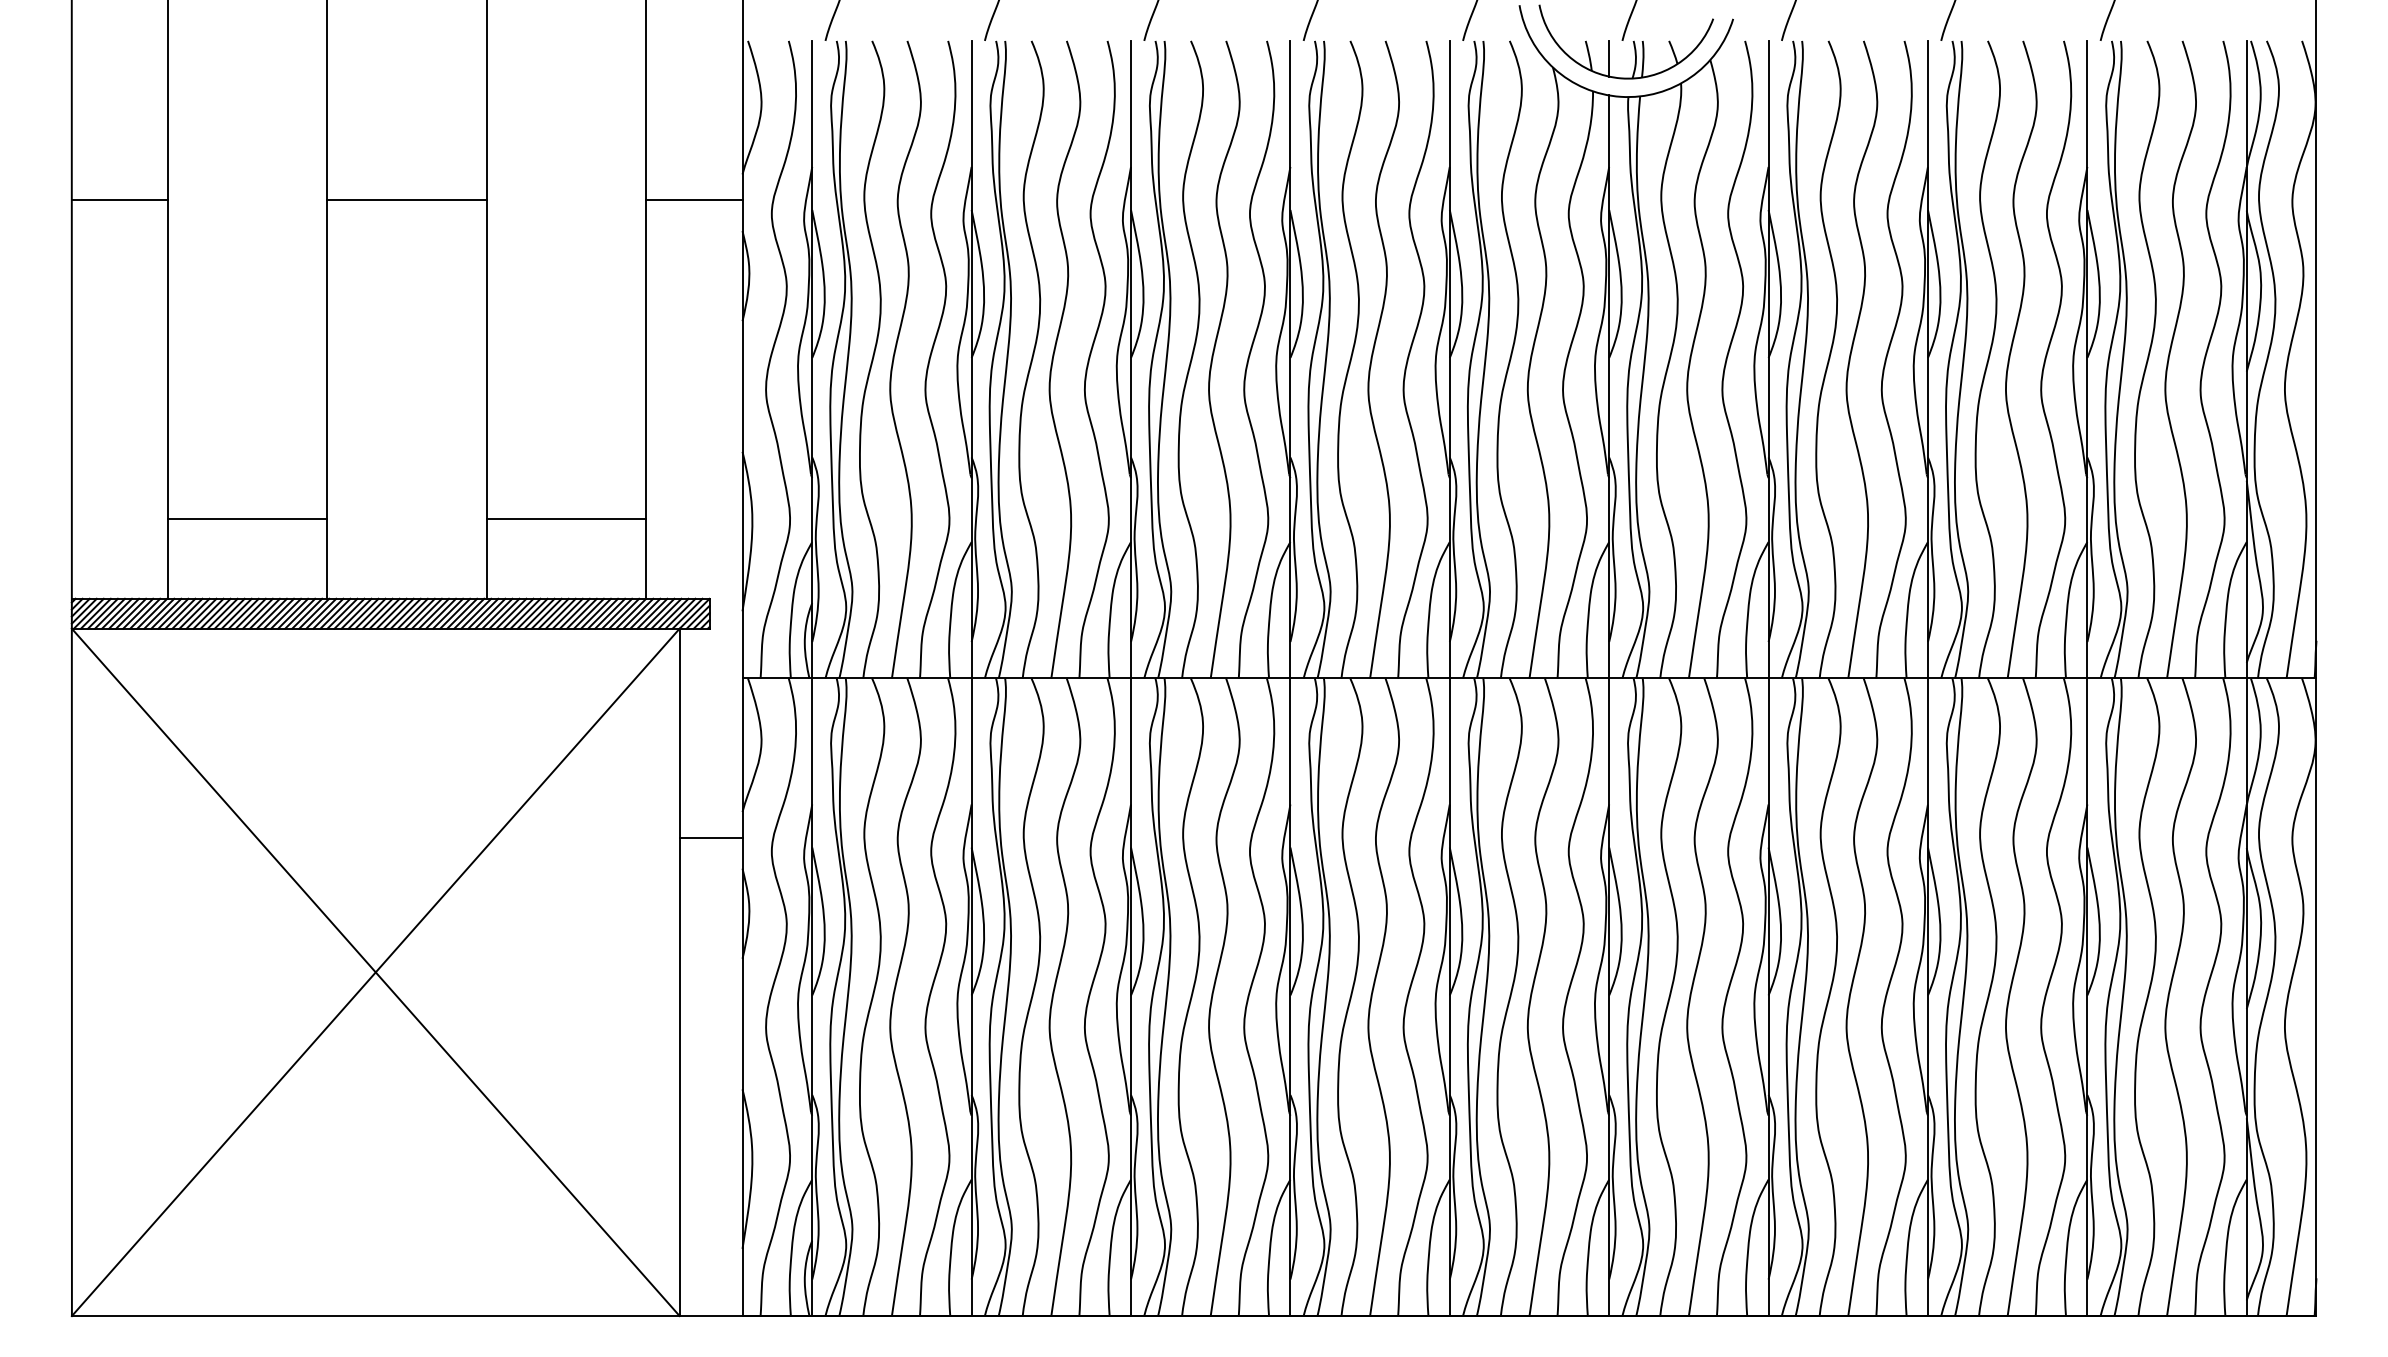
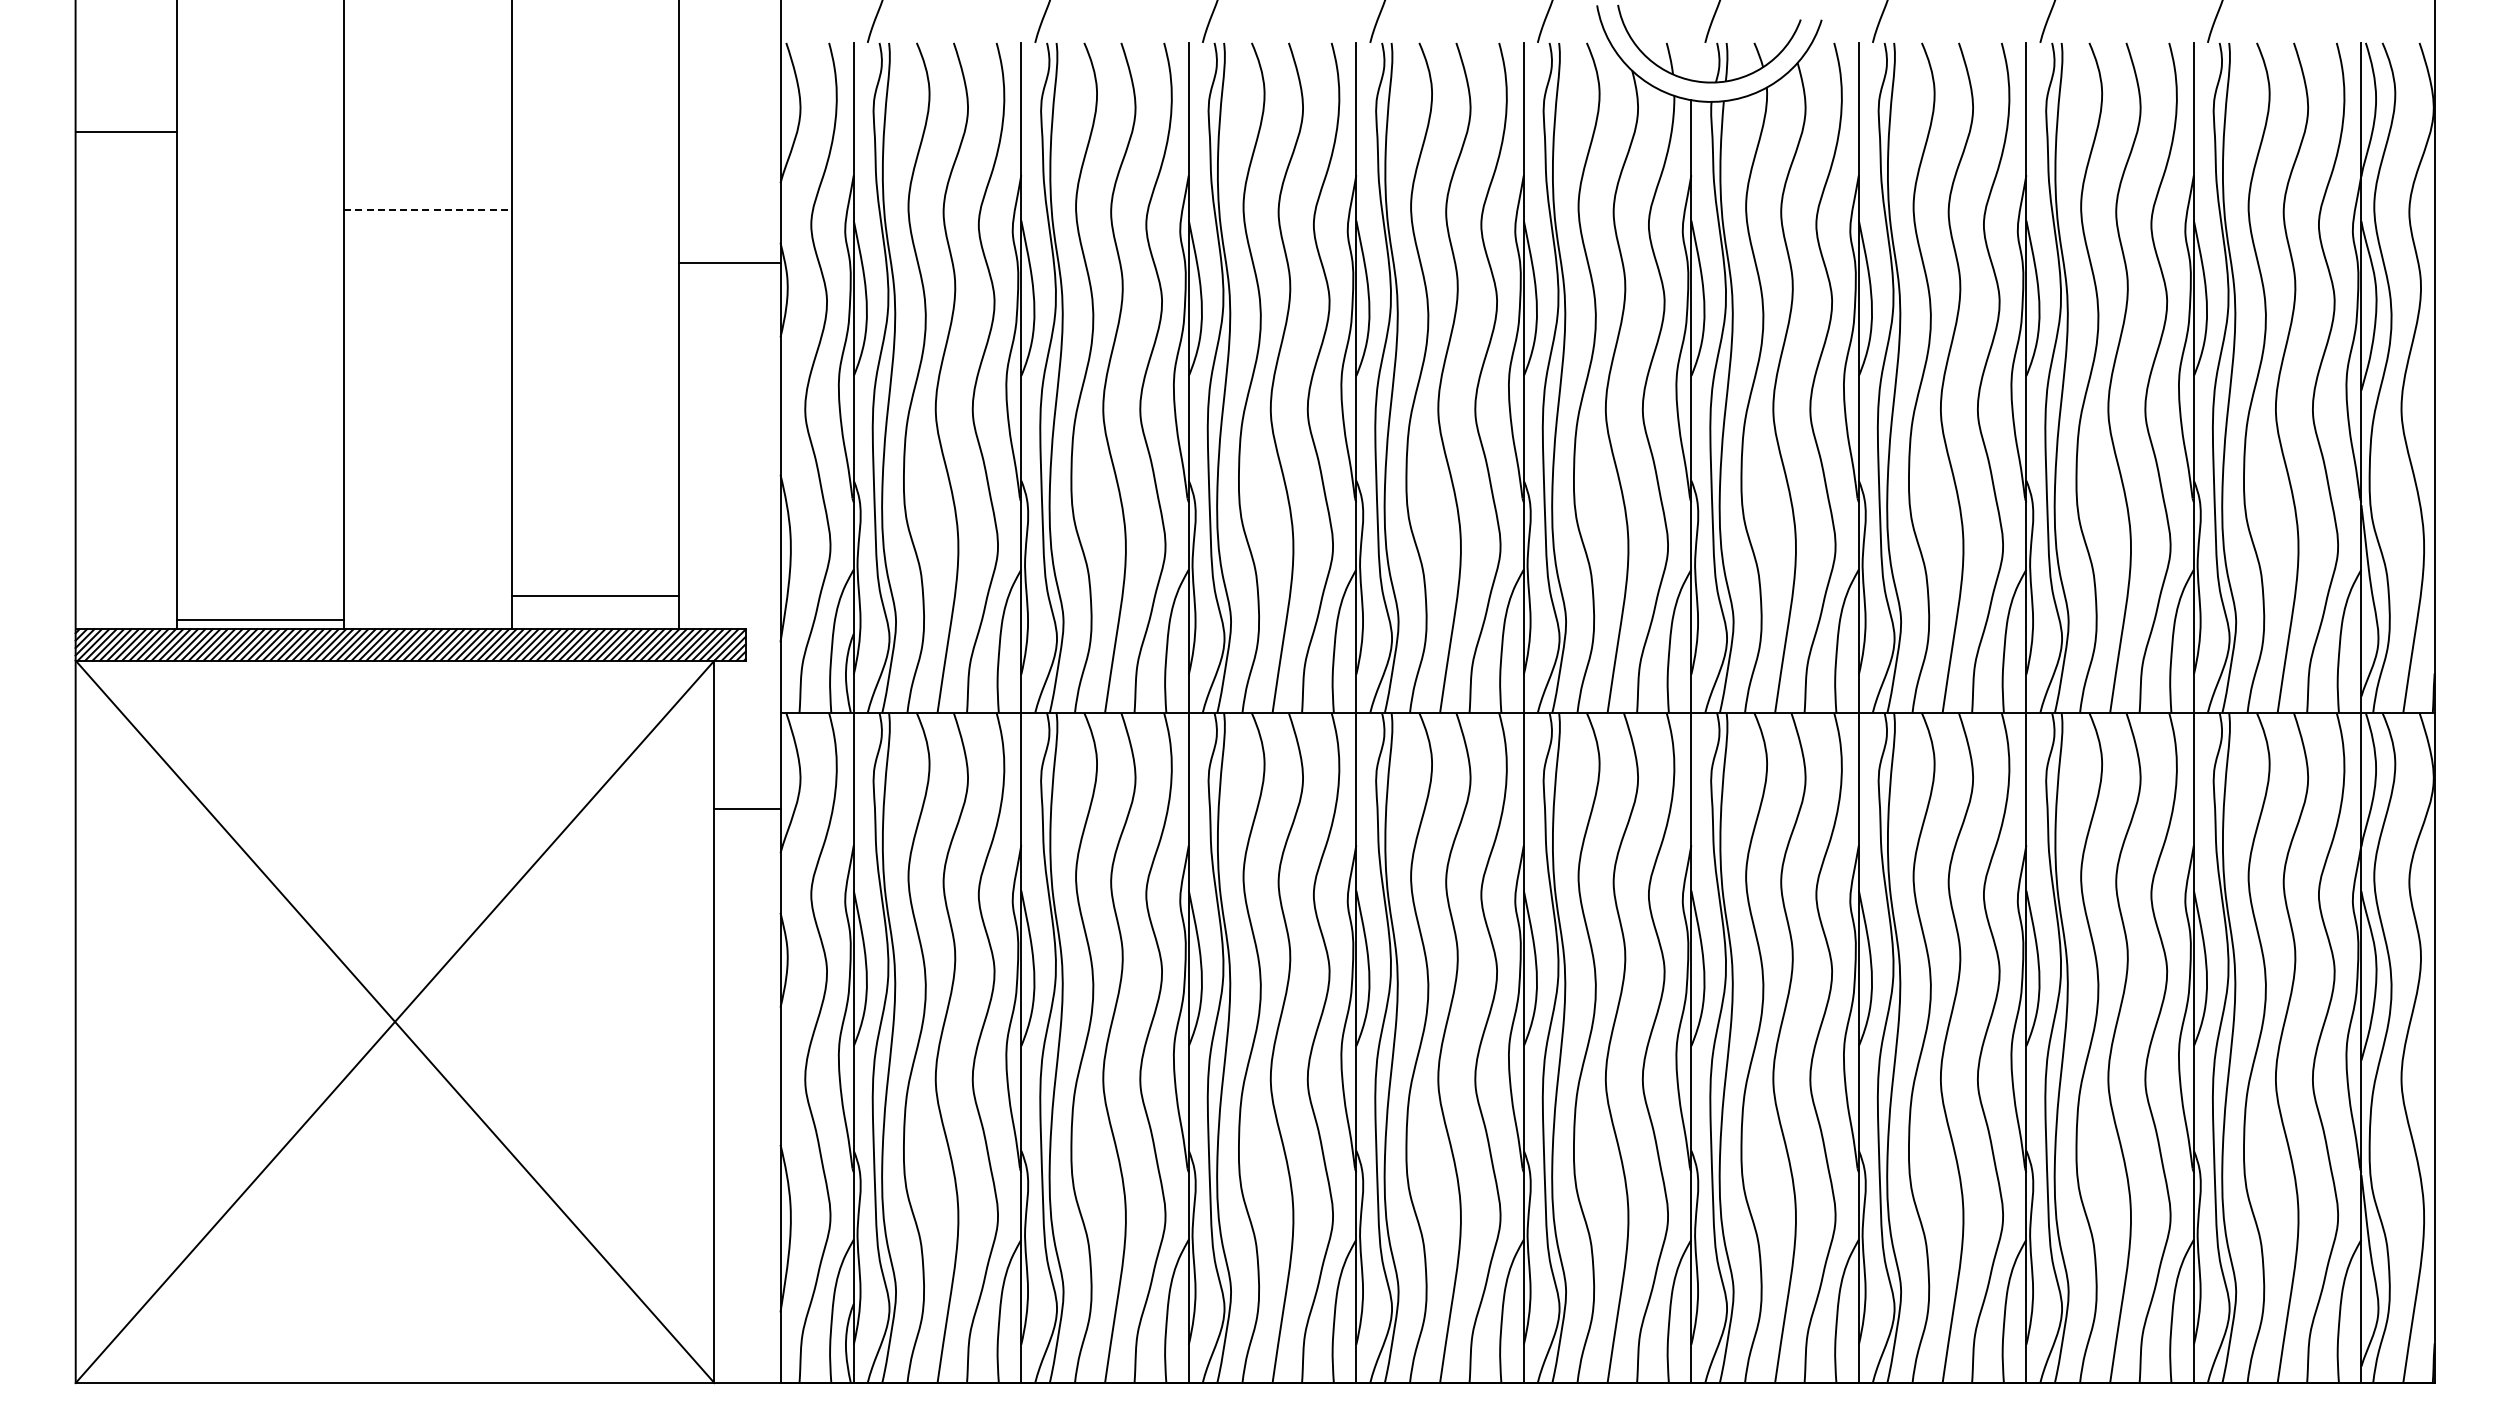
line: (1609, 58) -> (1691, 61), removed
line: (119, 200) -> (125, 132), moved
line: (406, 200) -> (427, 210), solid -> dashed
line: (693, 200) -> (729, 263), moved
line: (247, 519) -> (260, 620), moved
line: (566, 519) -> (595, 596), moved
line: (711, 837) -> (747, 808), moved

